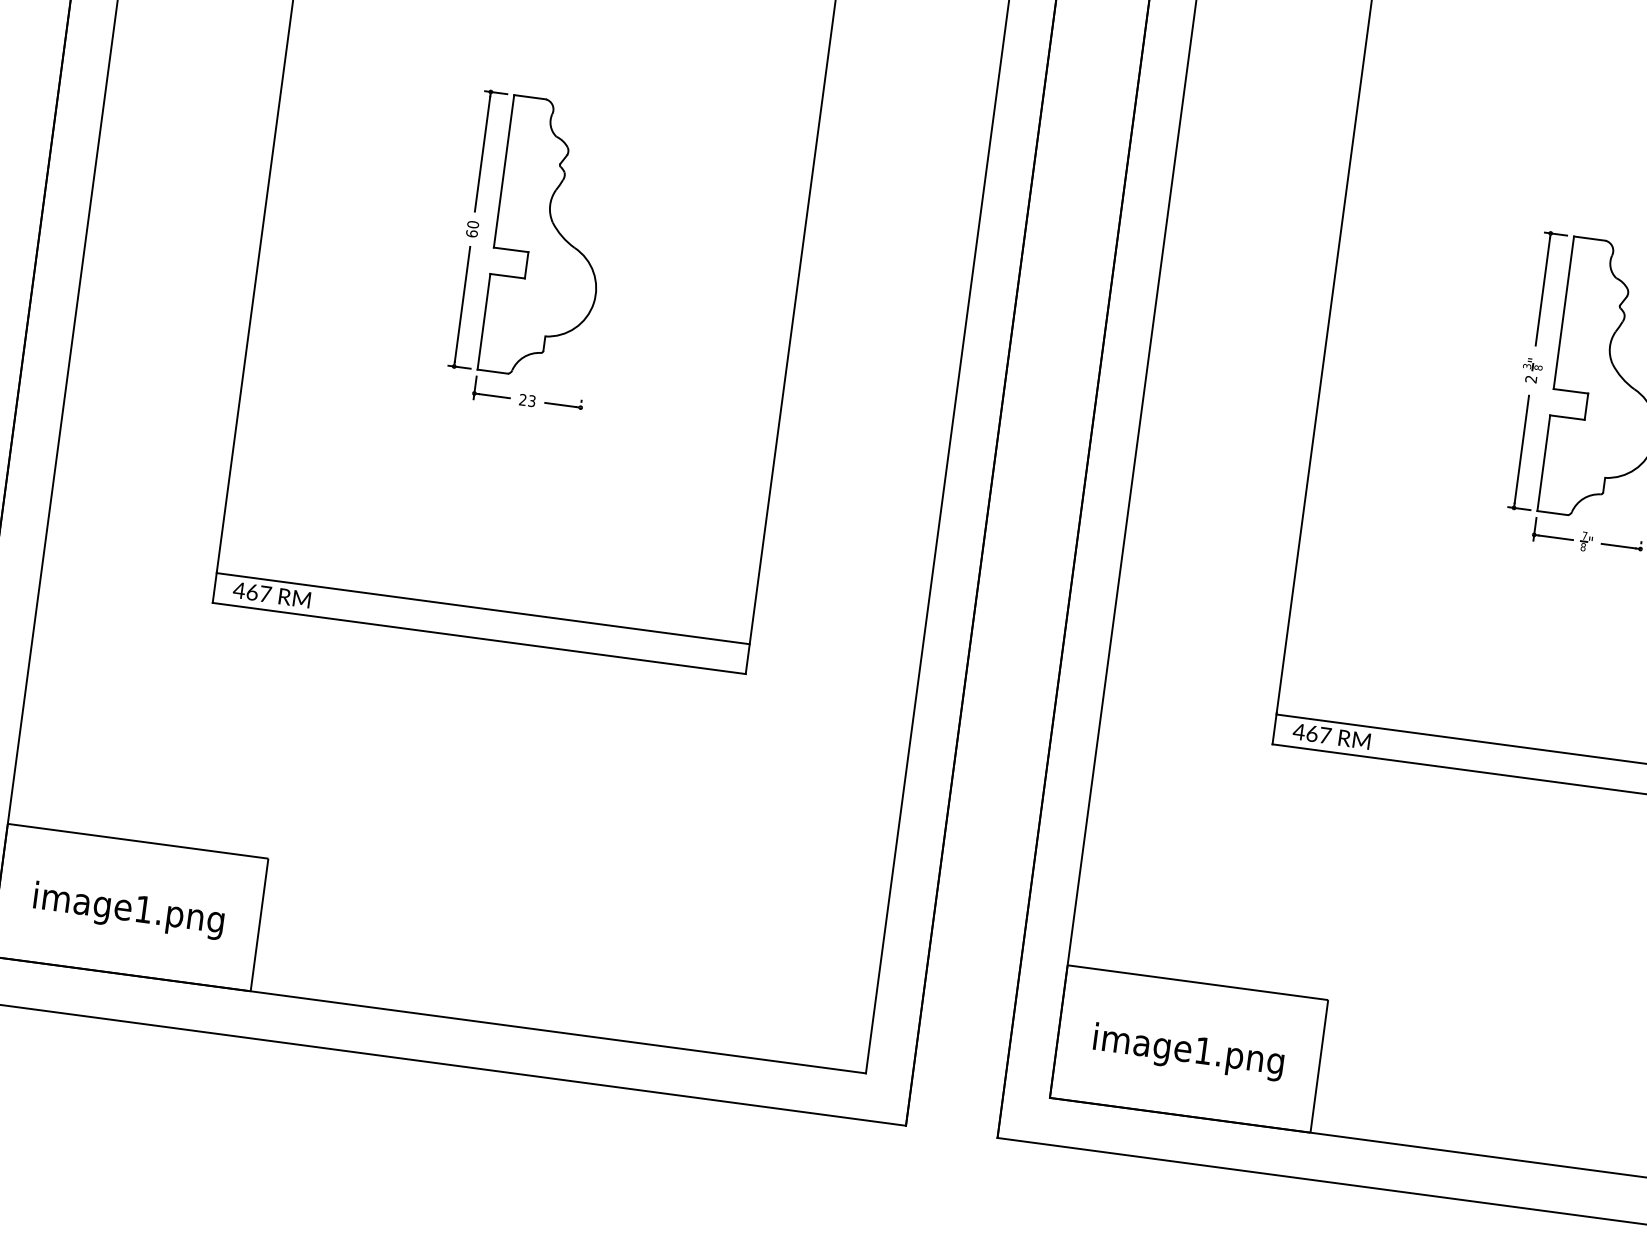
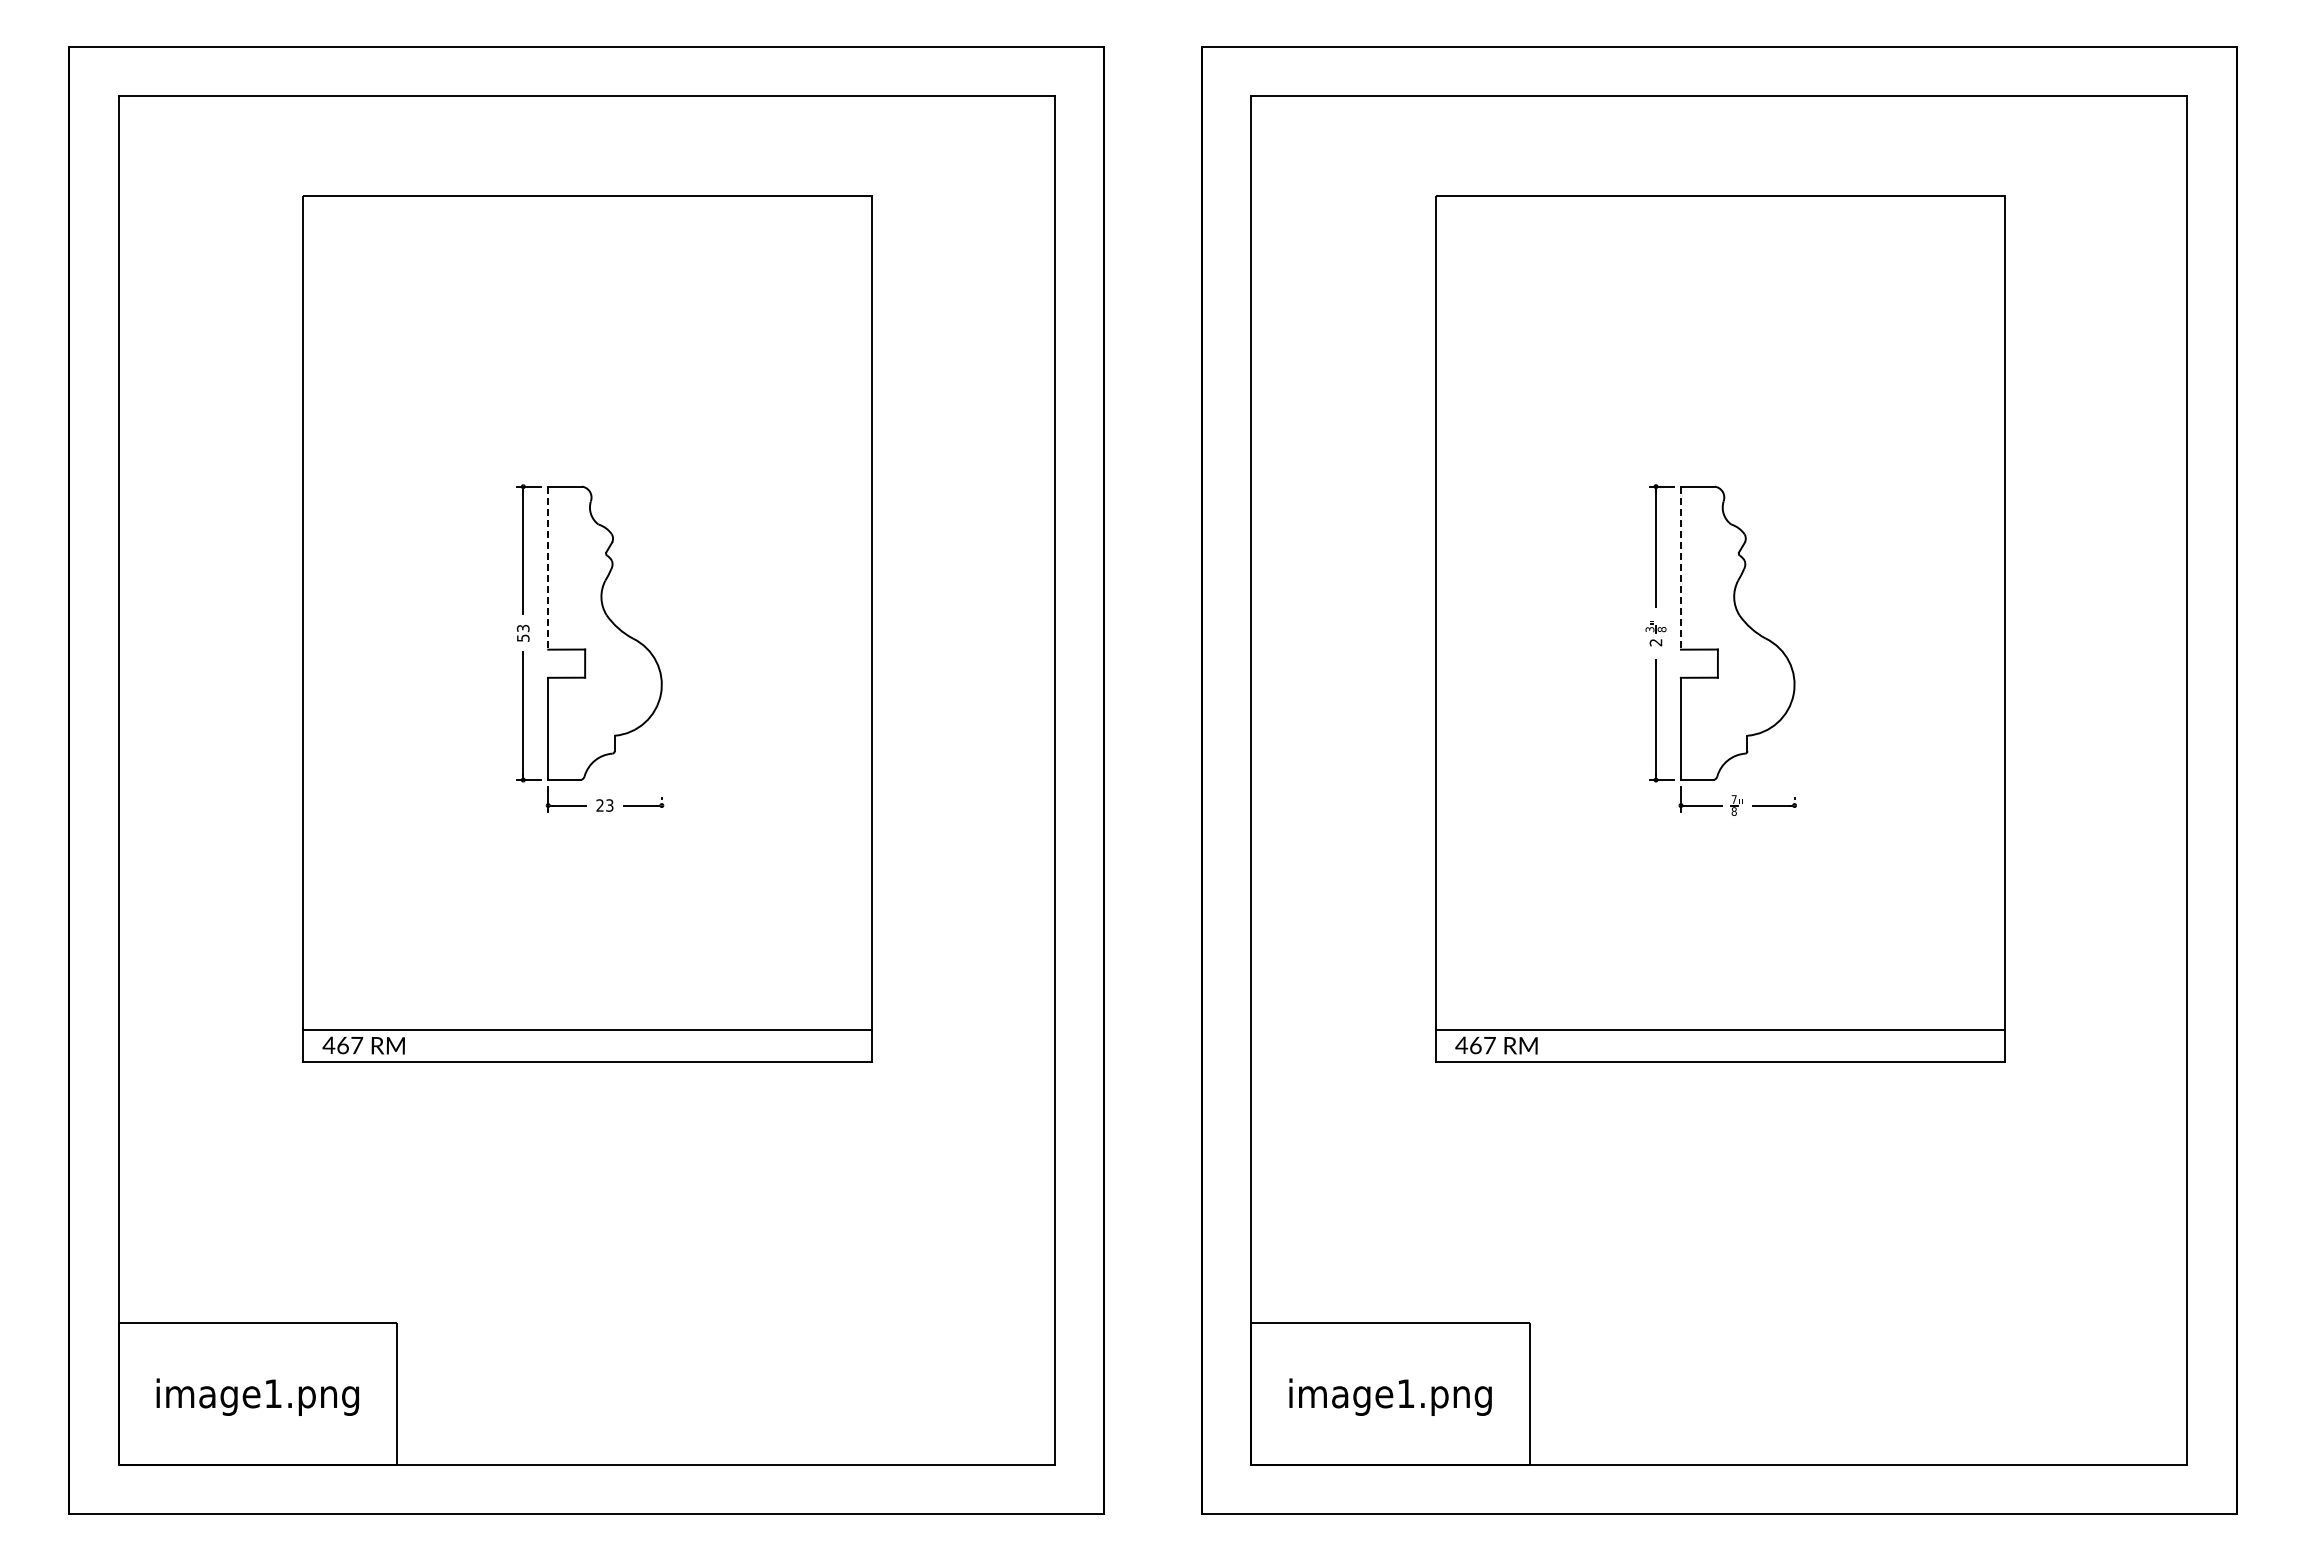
line: (504, 171) -> (548, 568), solid -> dashed
text: (472, 228) -> (523, 632), 60 -> 53
line: (1563, 313) -> (1680, 568), solid -> dashed

